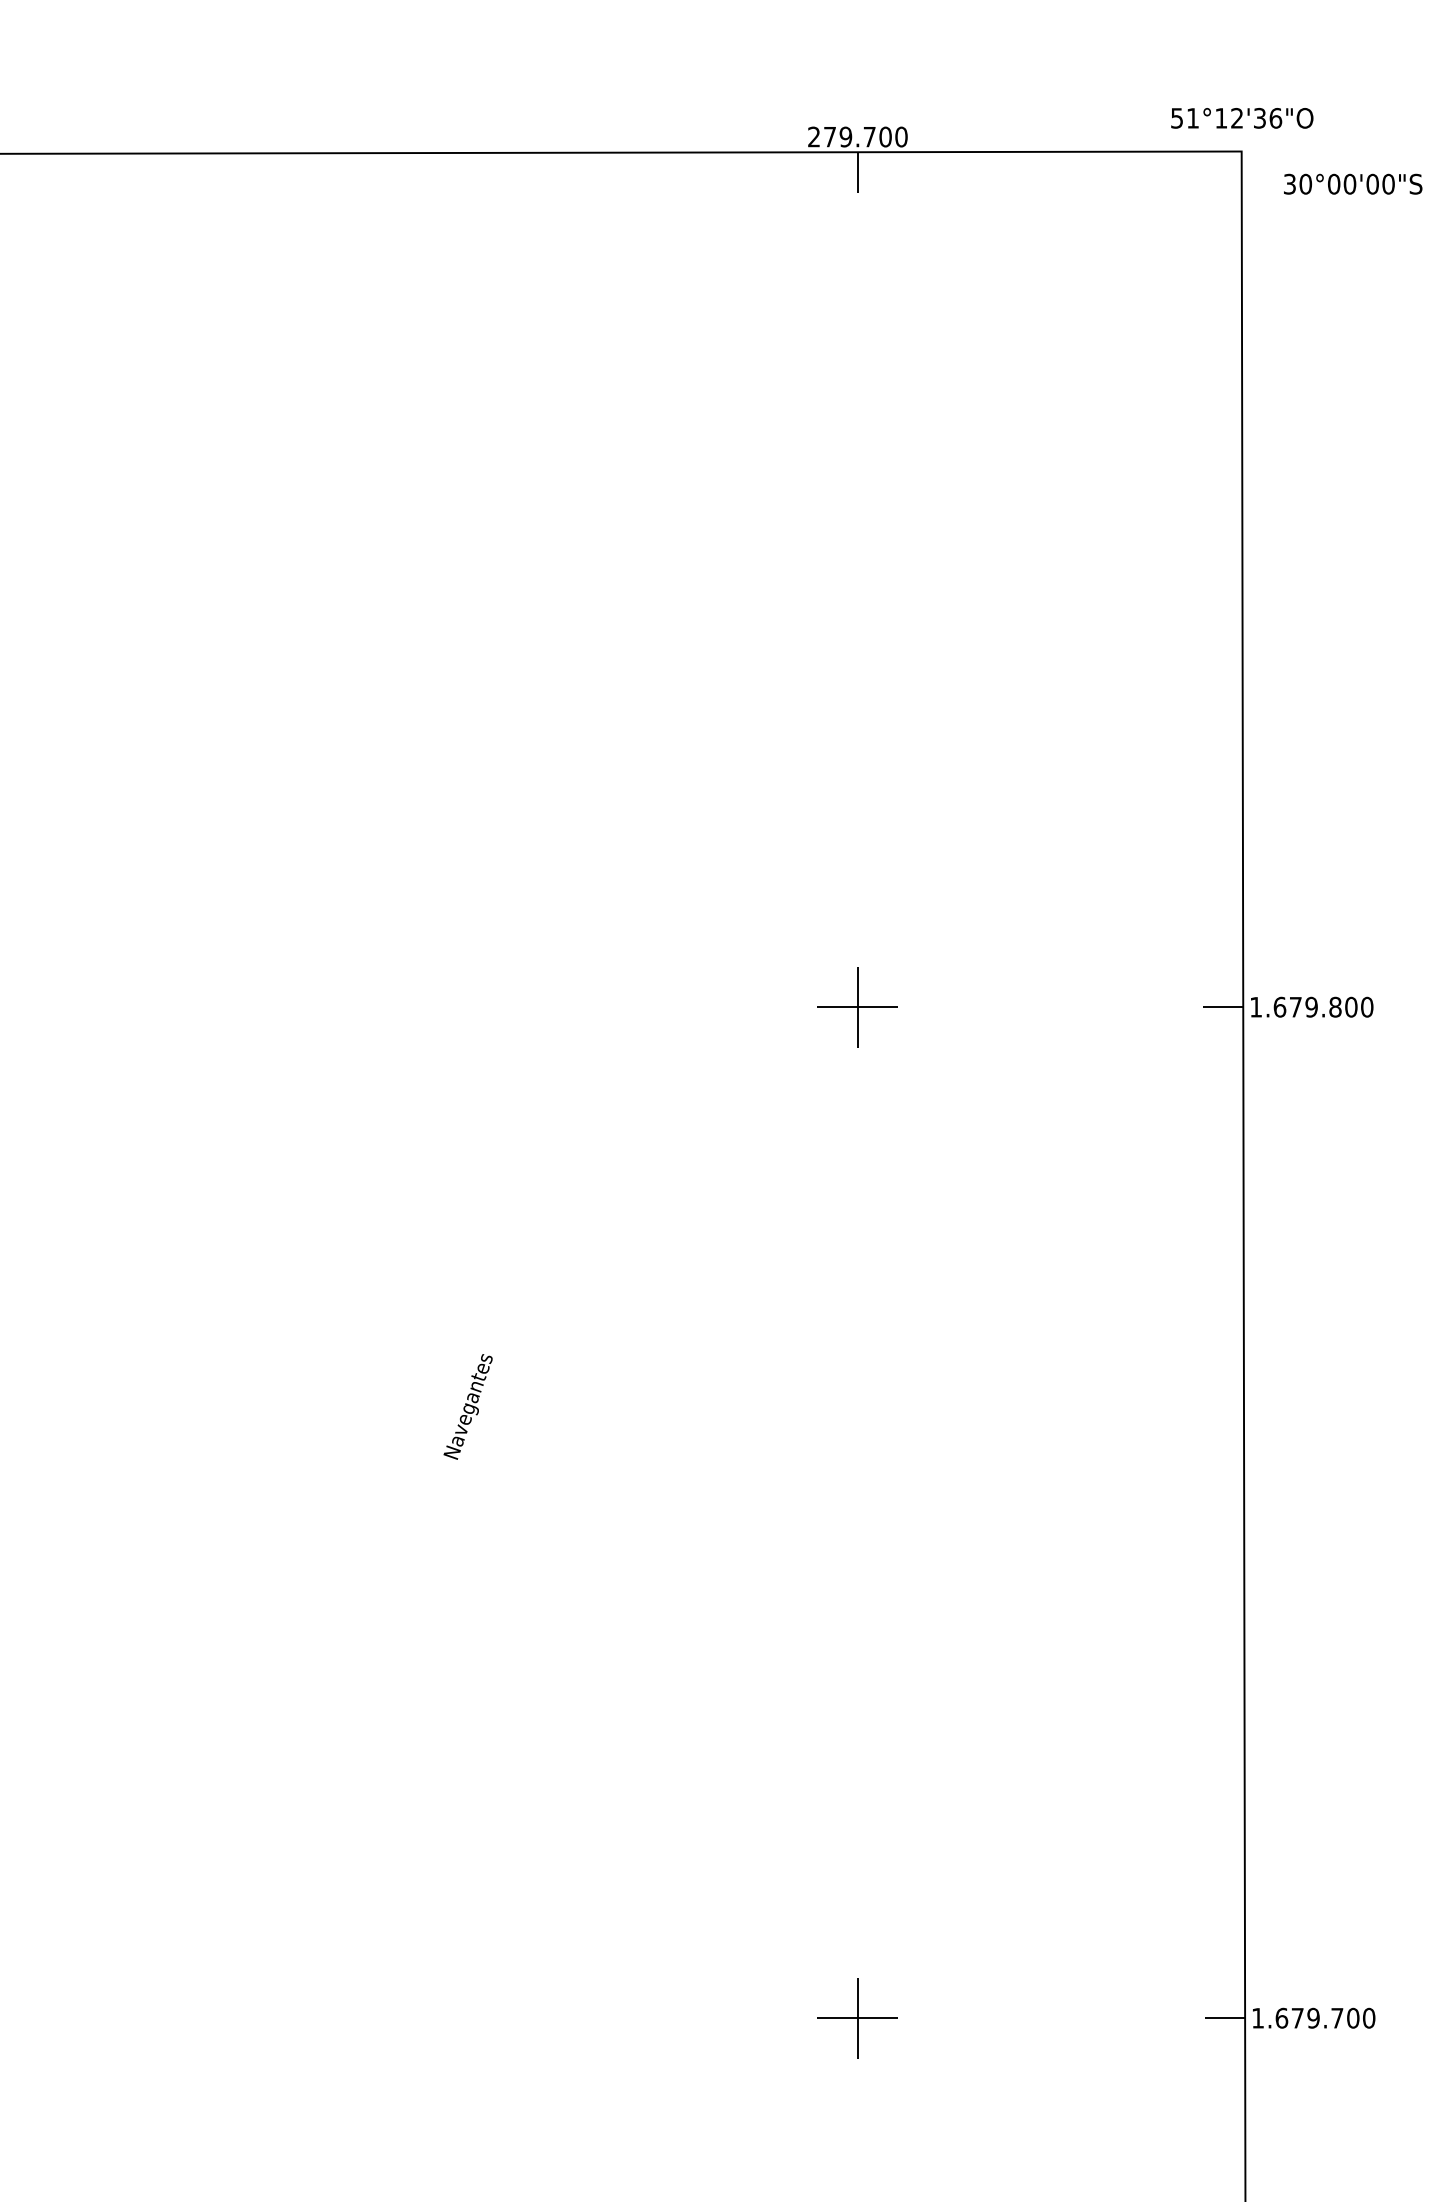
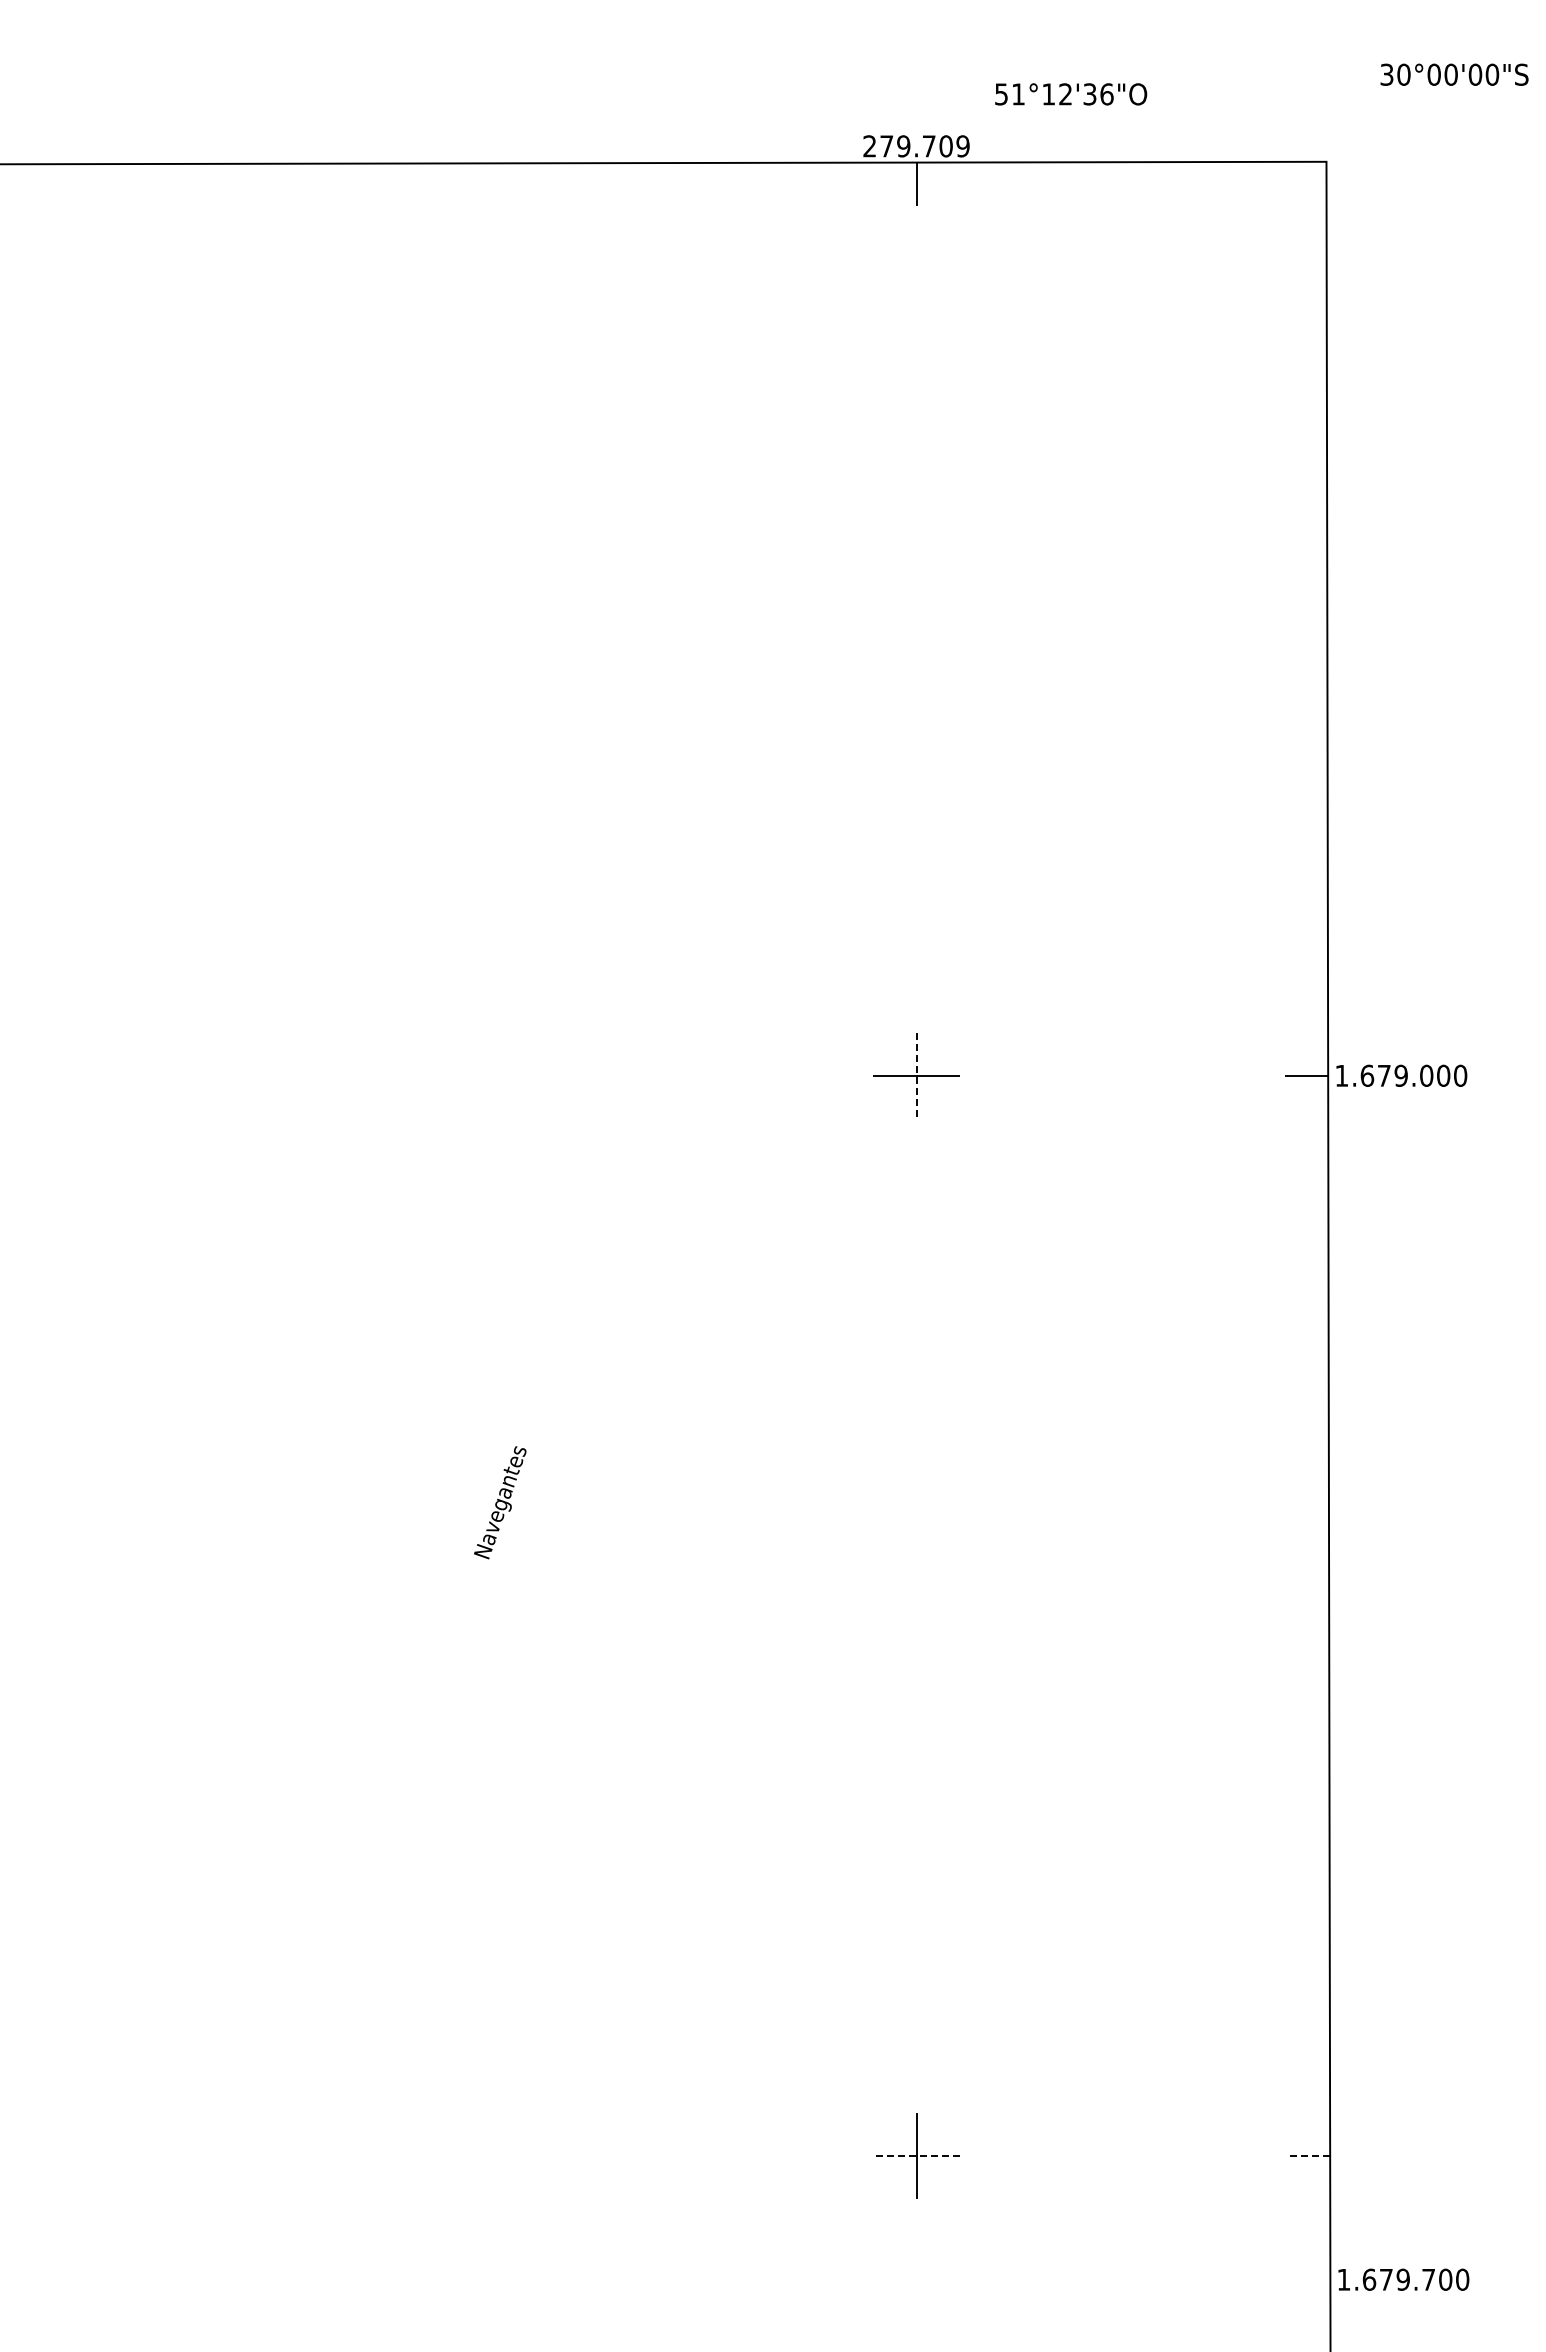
text: (1242, 118) -> (1071, 94), moved
text: (900, 137) -> (962, 146), 279.700 -> 279.709
text: (1353, 183) -> (1454, 74), moved
text: (1335, 1006) -> (1426, 1075), 1.679.800 -> 1.679.000
line: (857, 1007) -> (916, 1076), solid -> dashed
line: (857, 2018) -> (916, 2155), solid -> dashed
line: (1224, 2018) -> (1308, 2155), solid -> dashed
text: (1313, 2018) -> (1403, 2279), moved

